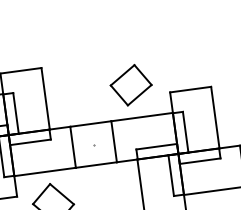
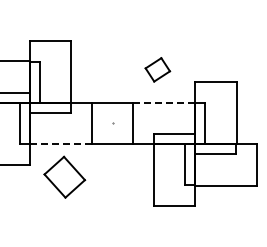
part: (130, 84) -> (157, 69), size x0.6
line: (141, 116) -> (163, 102), solid -> dashed
line: (45, 172) -> (61, 144), solid -> dashed

